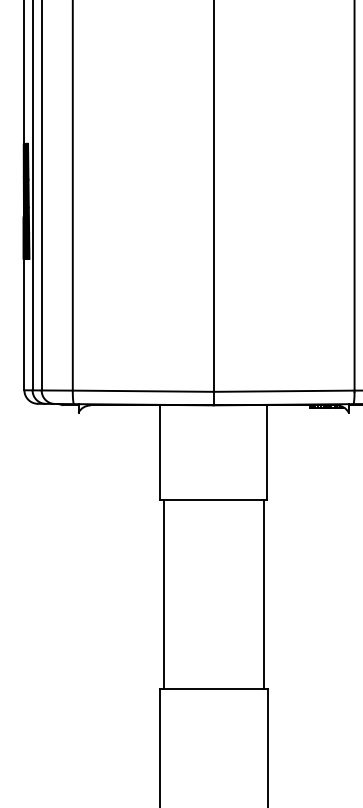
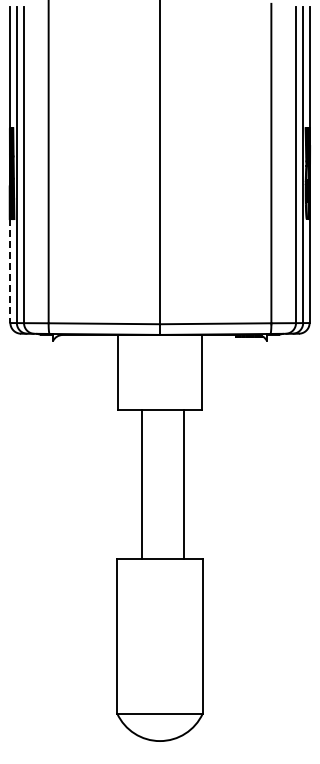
line: (24, 325) -> (10, 271), solid -> dashed
line: (163, 594) -> (142, 484), moved
line: (263, 594) -> (183, 484), moved

